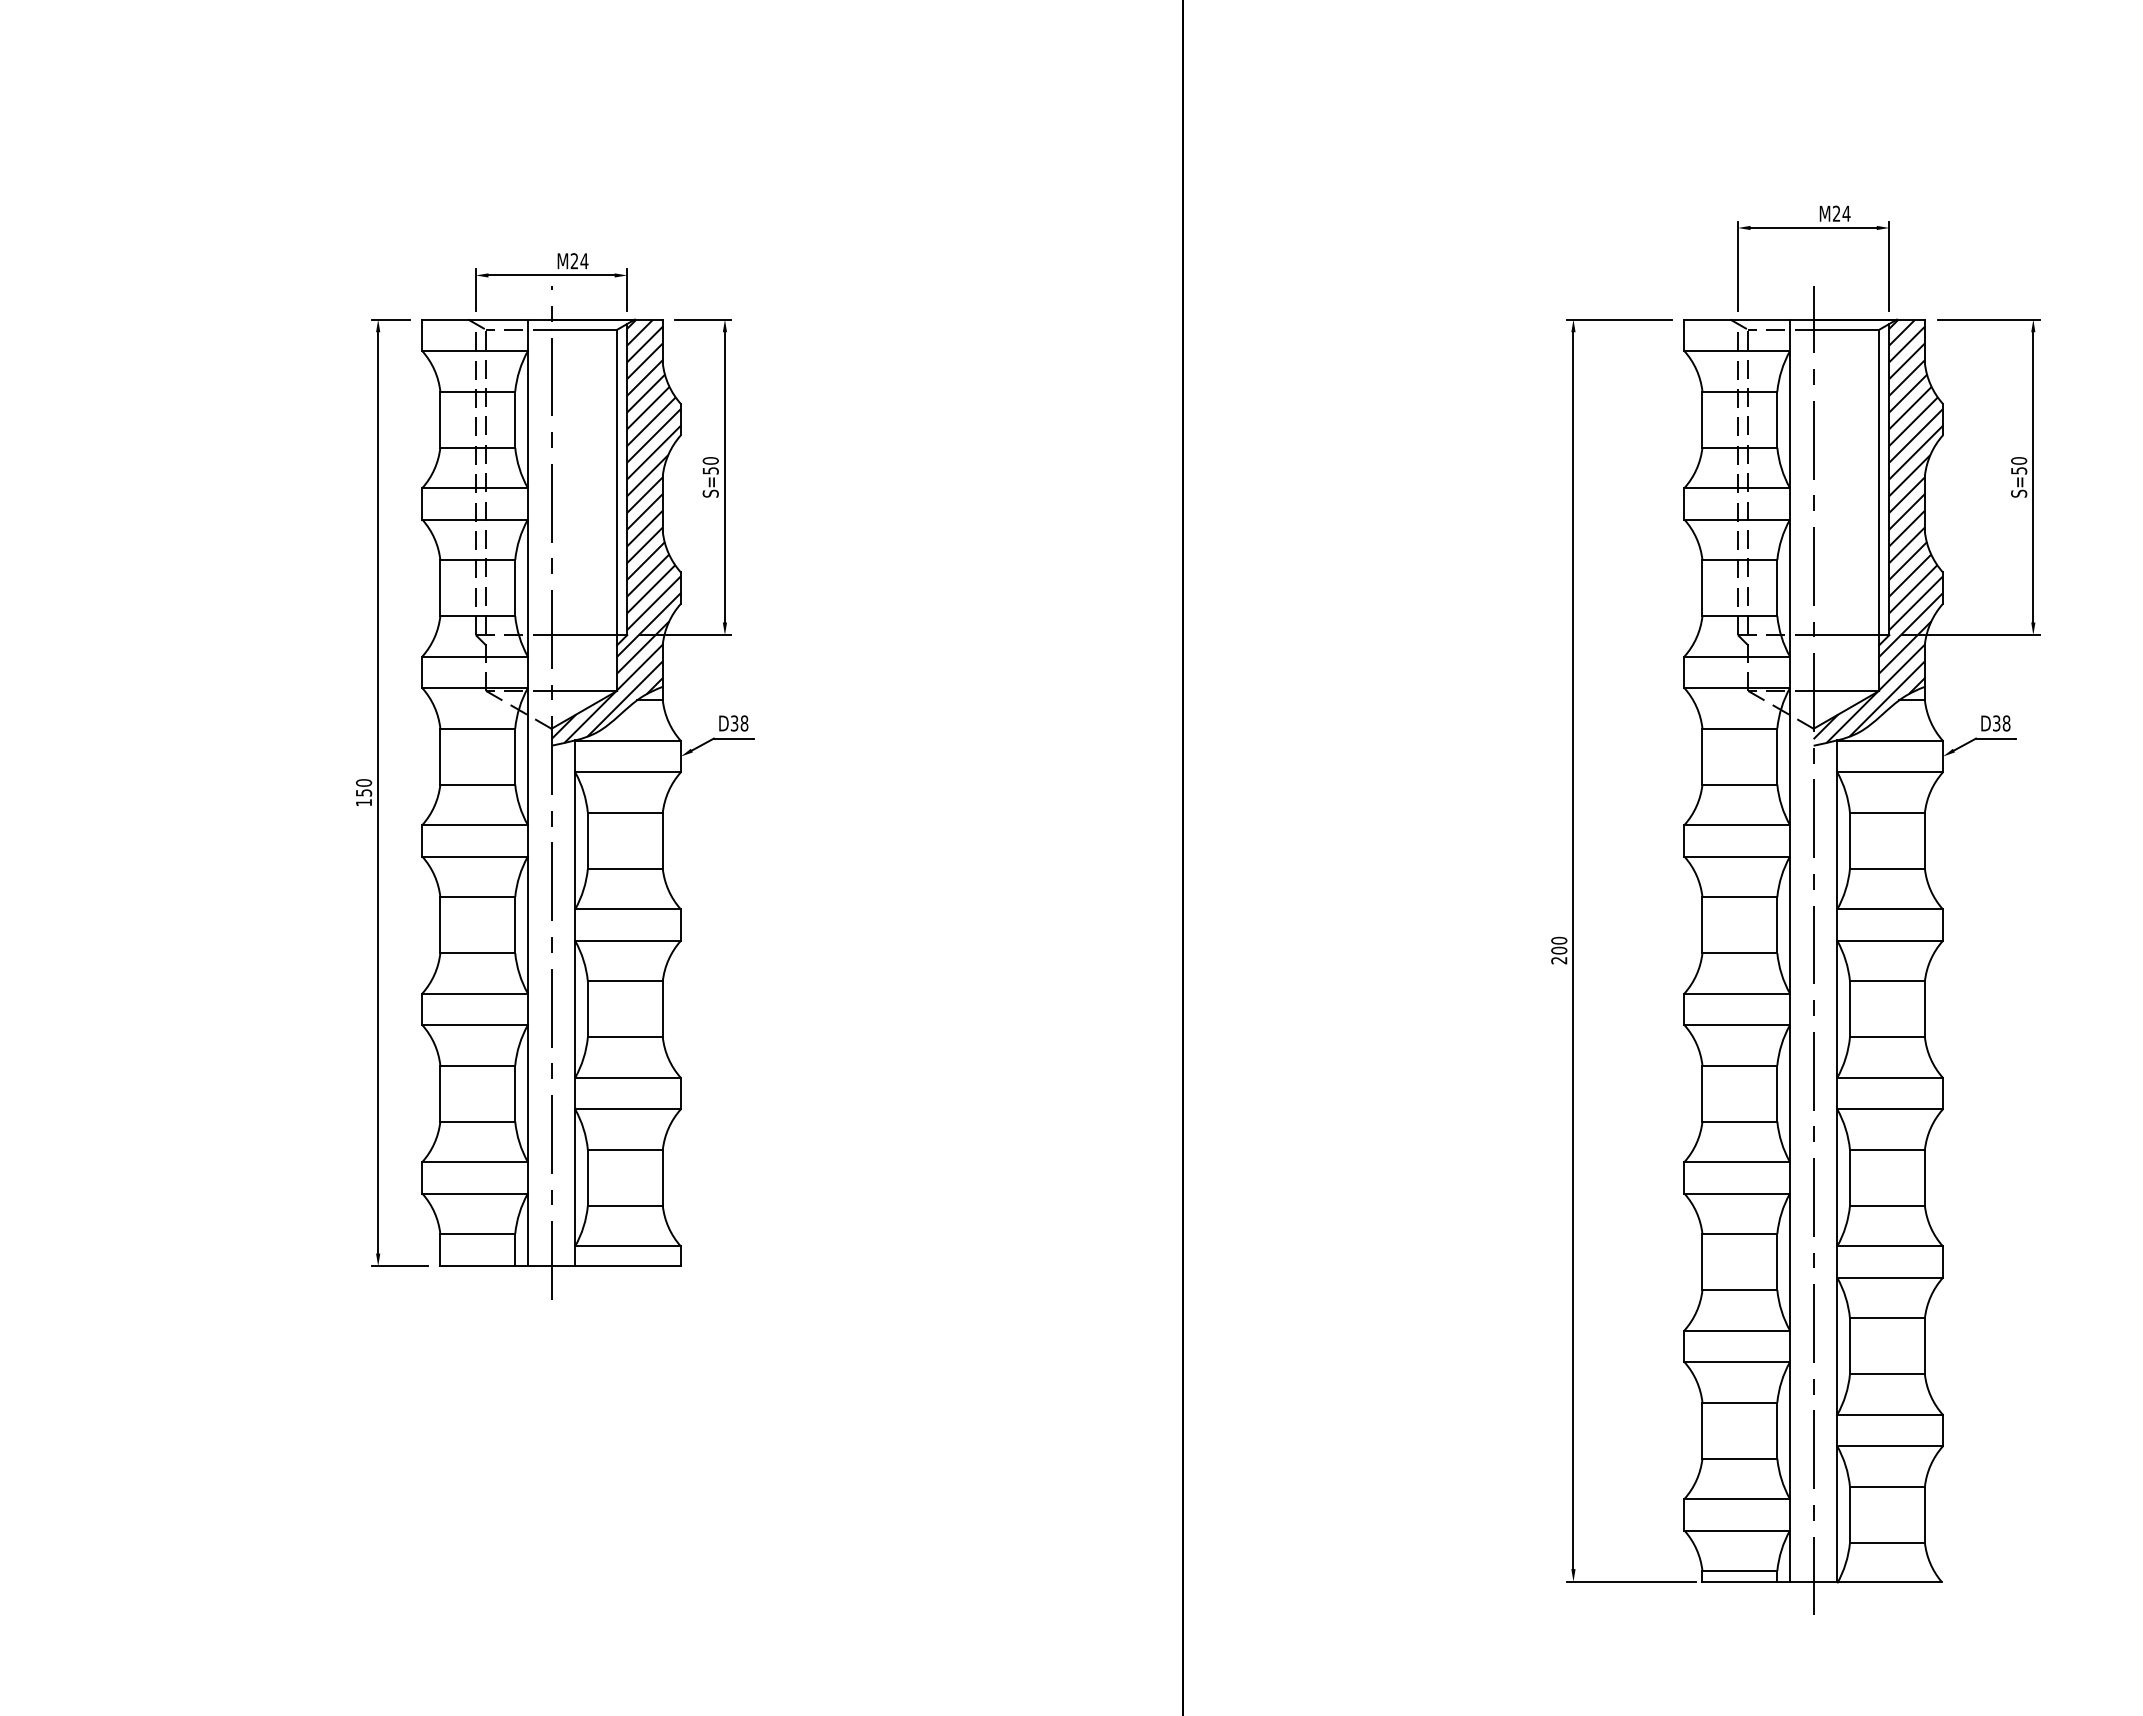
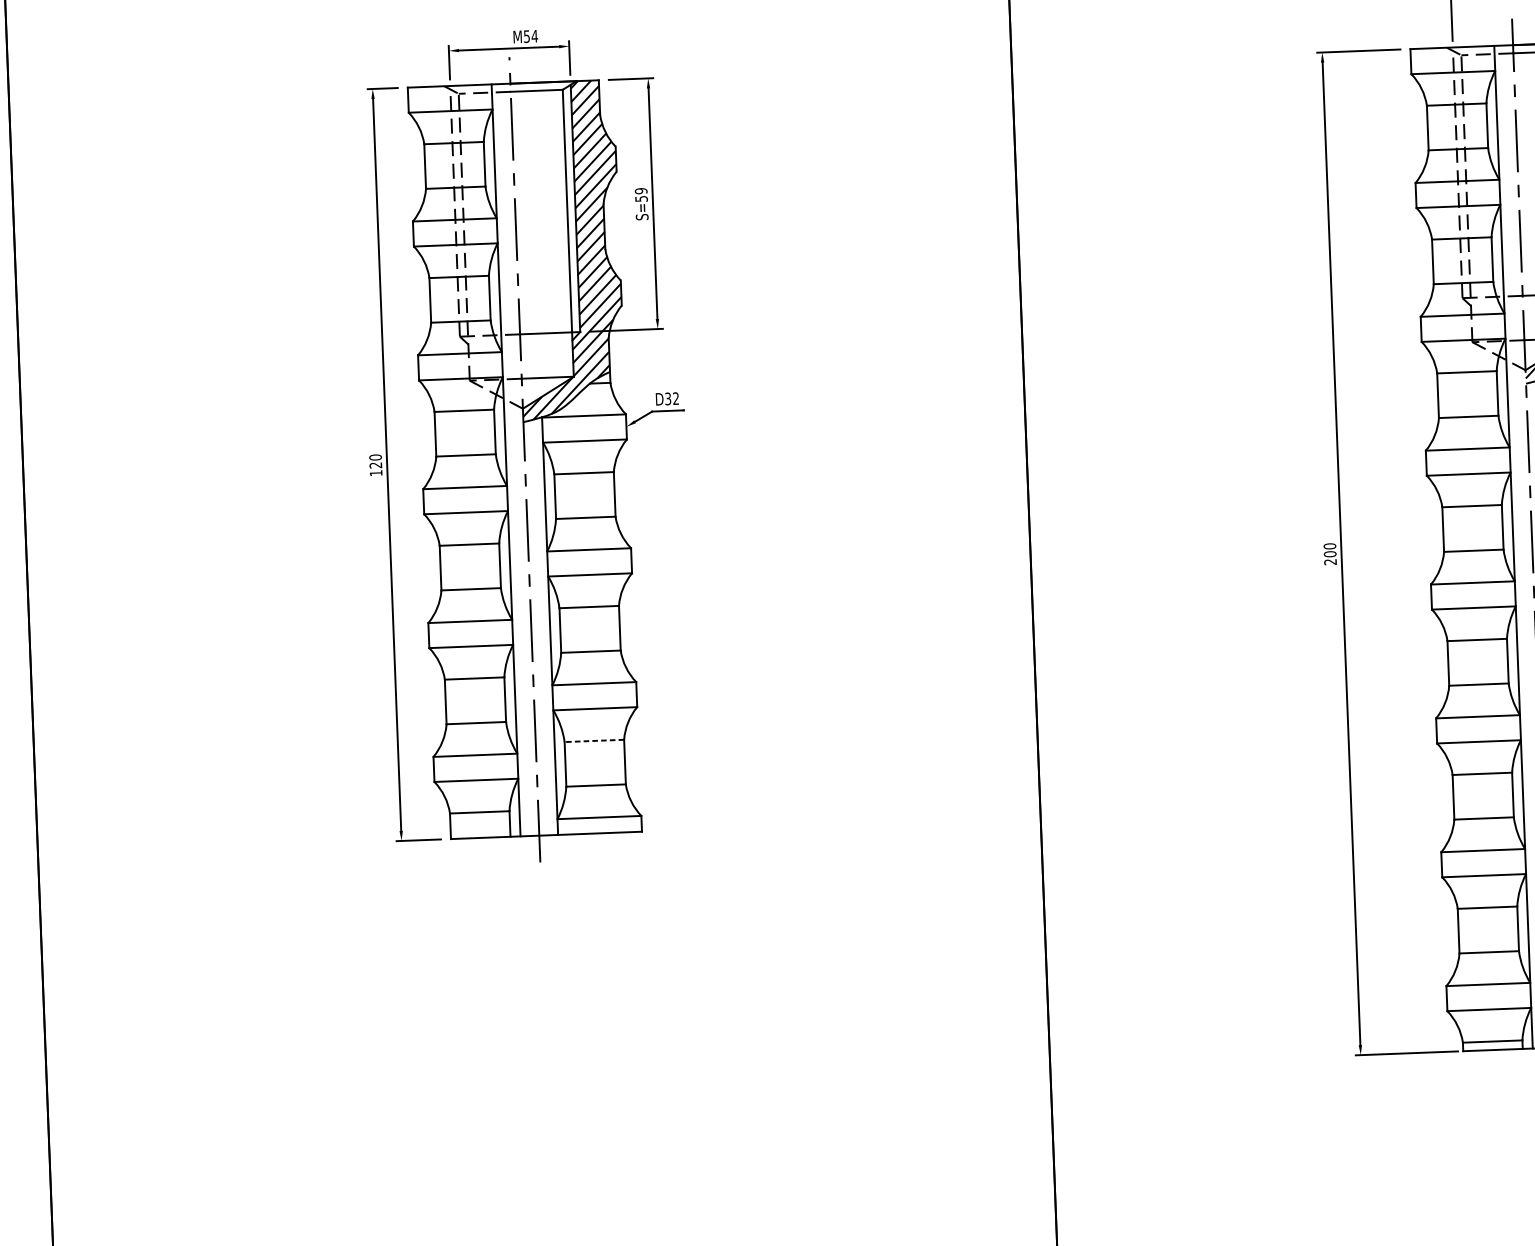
text: (574, 261) -> (526, 36), M24 -> M54
text: (710, 460) -> (641, 190), S=50 -> S=59
text: (744, 723) -> (676, 398), D38 -> D32
text: (363, 792) -> (375, 465), 150 -> 120
line: (624, 1149) -> (593, 740), solid -> dashed

